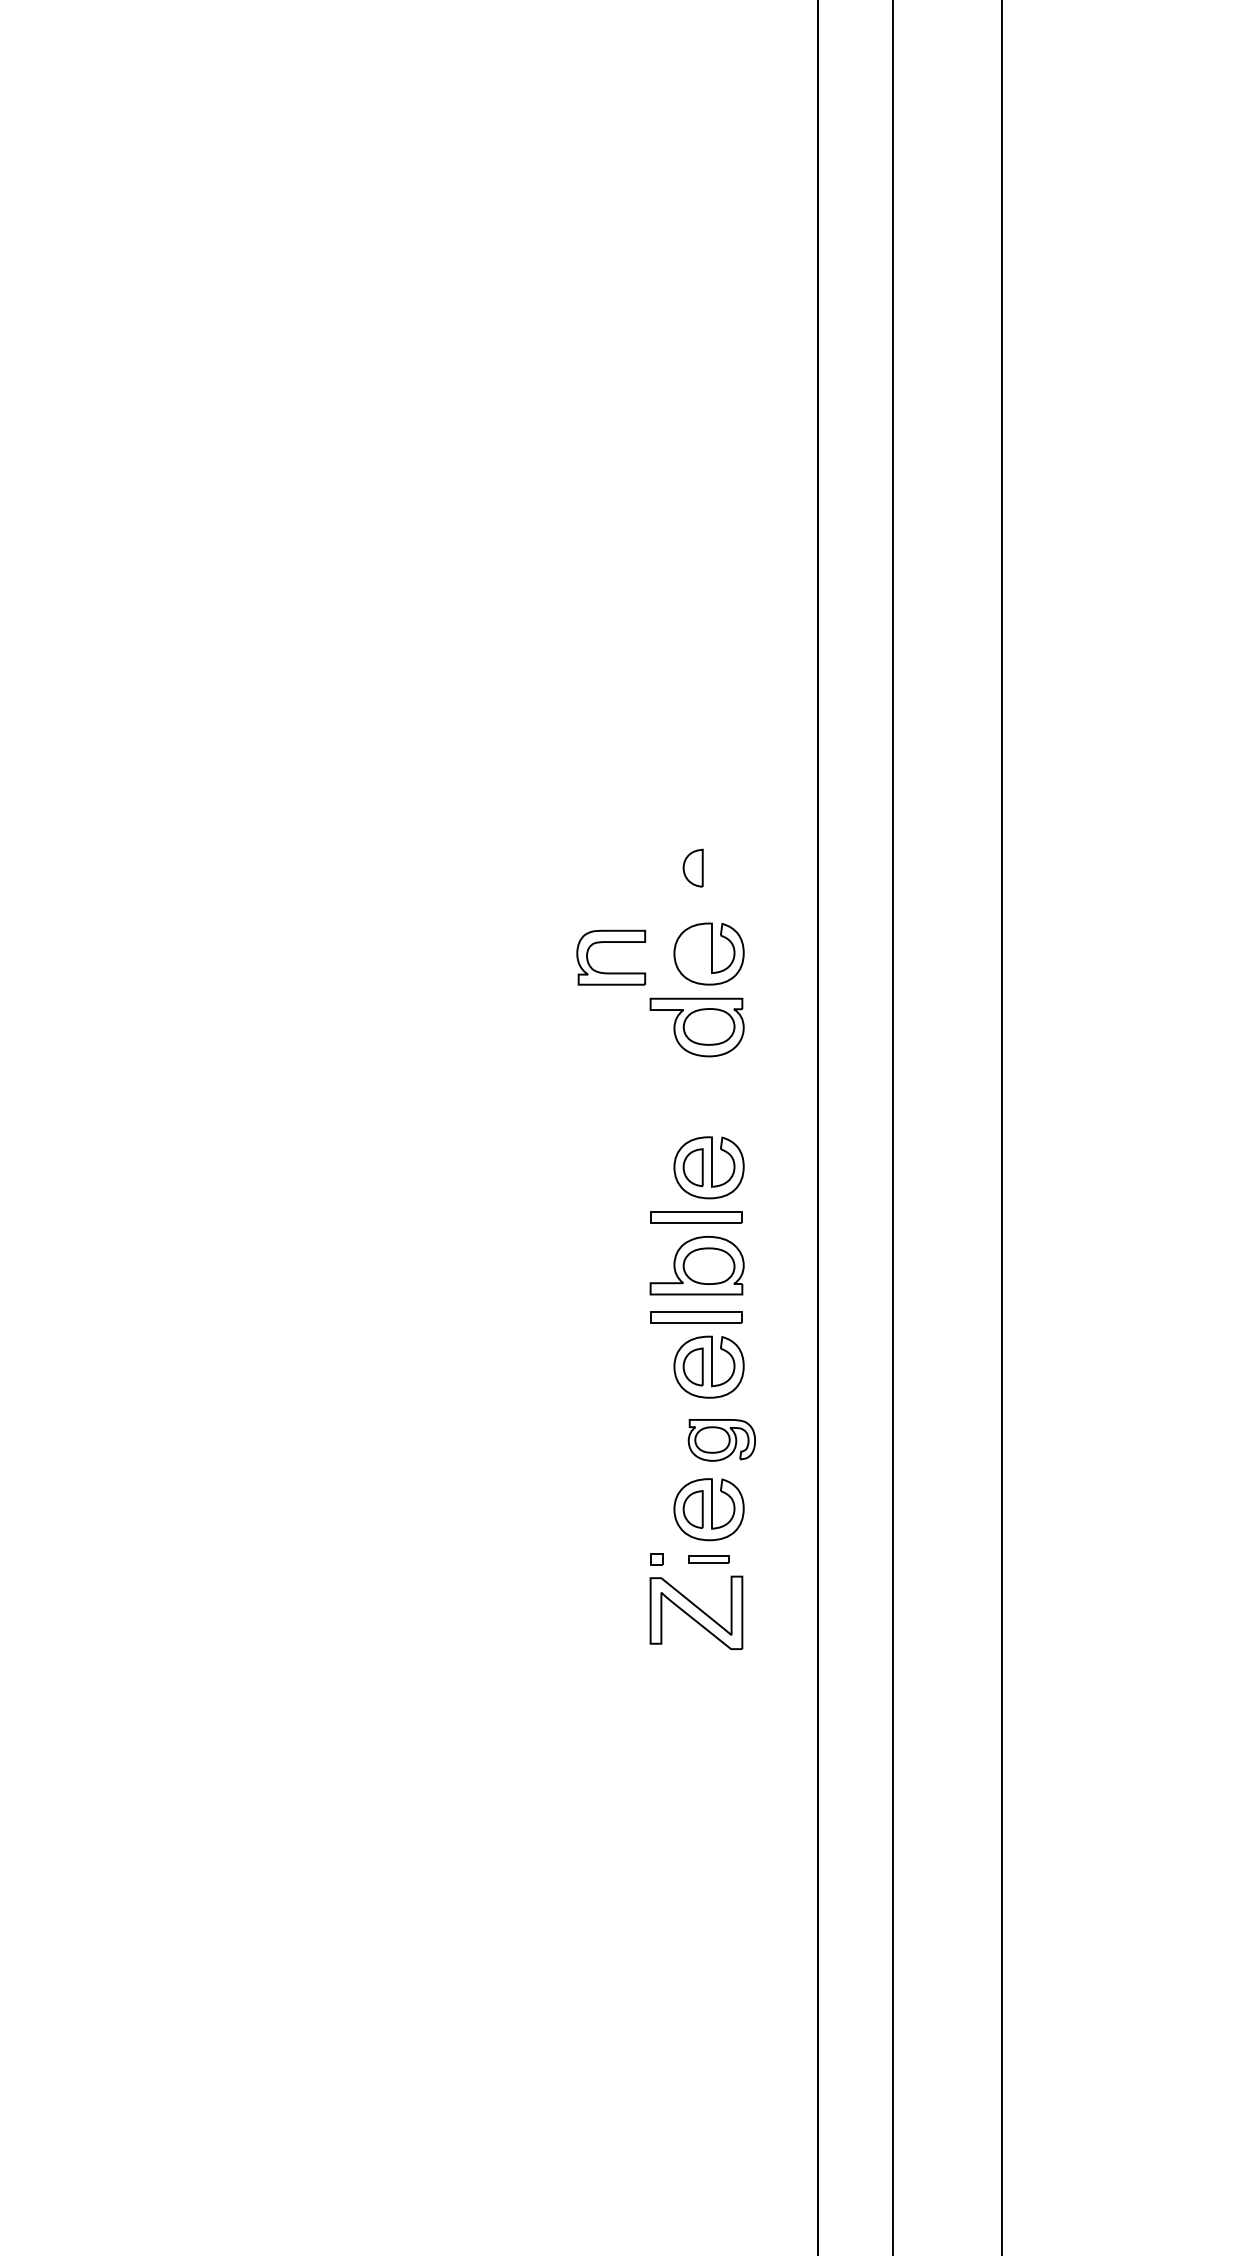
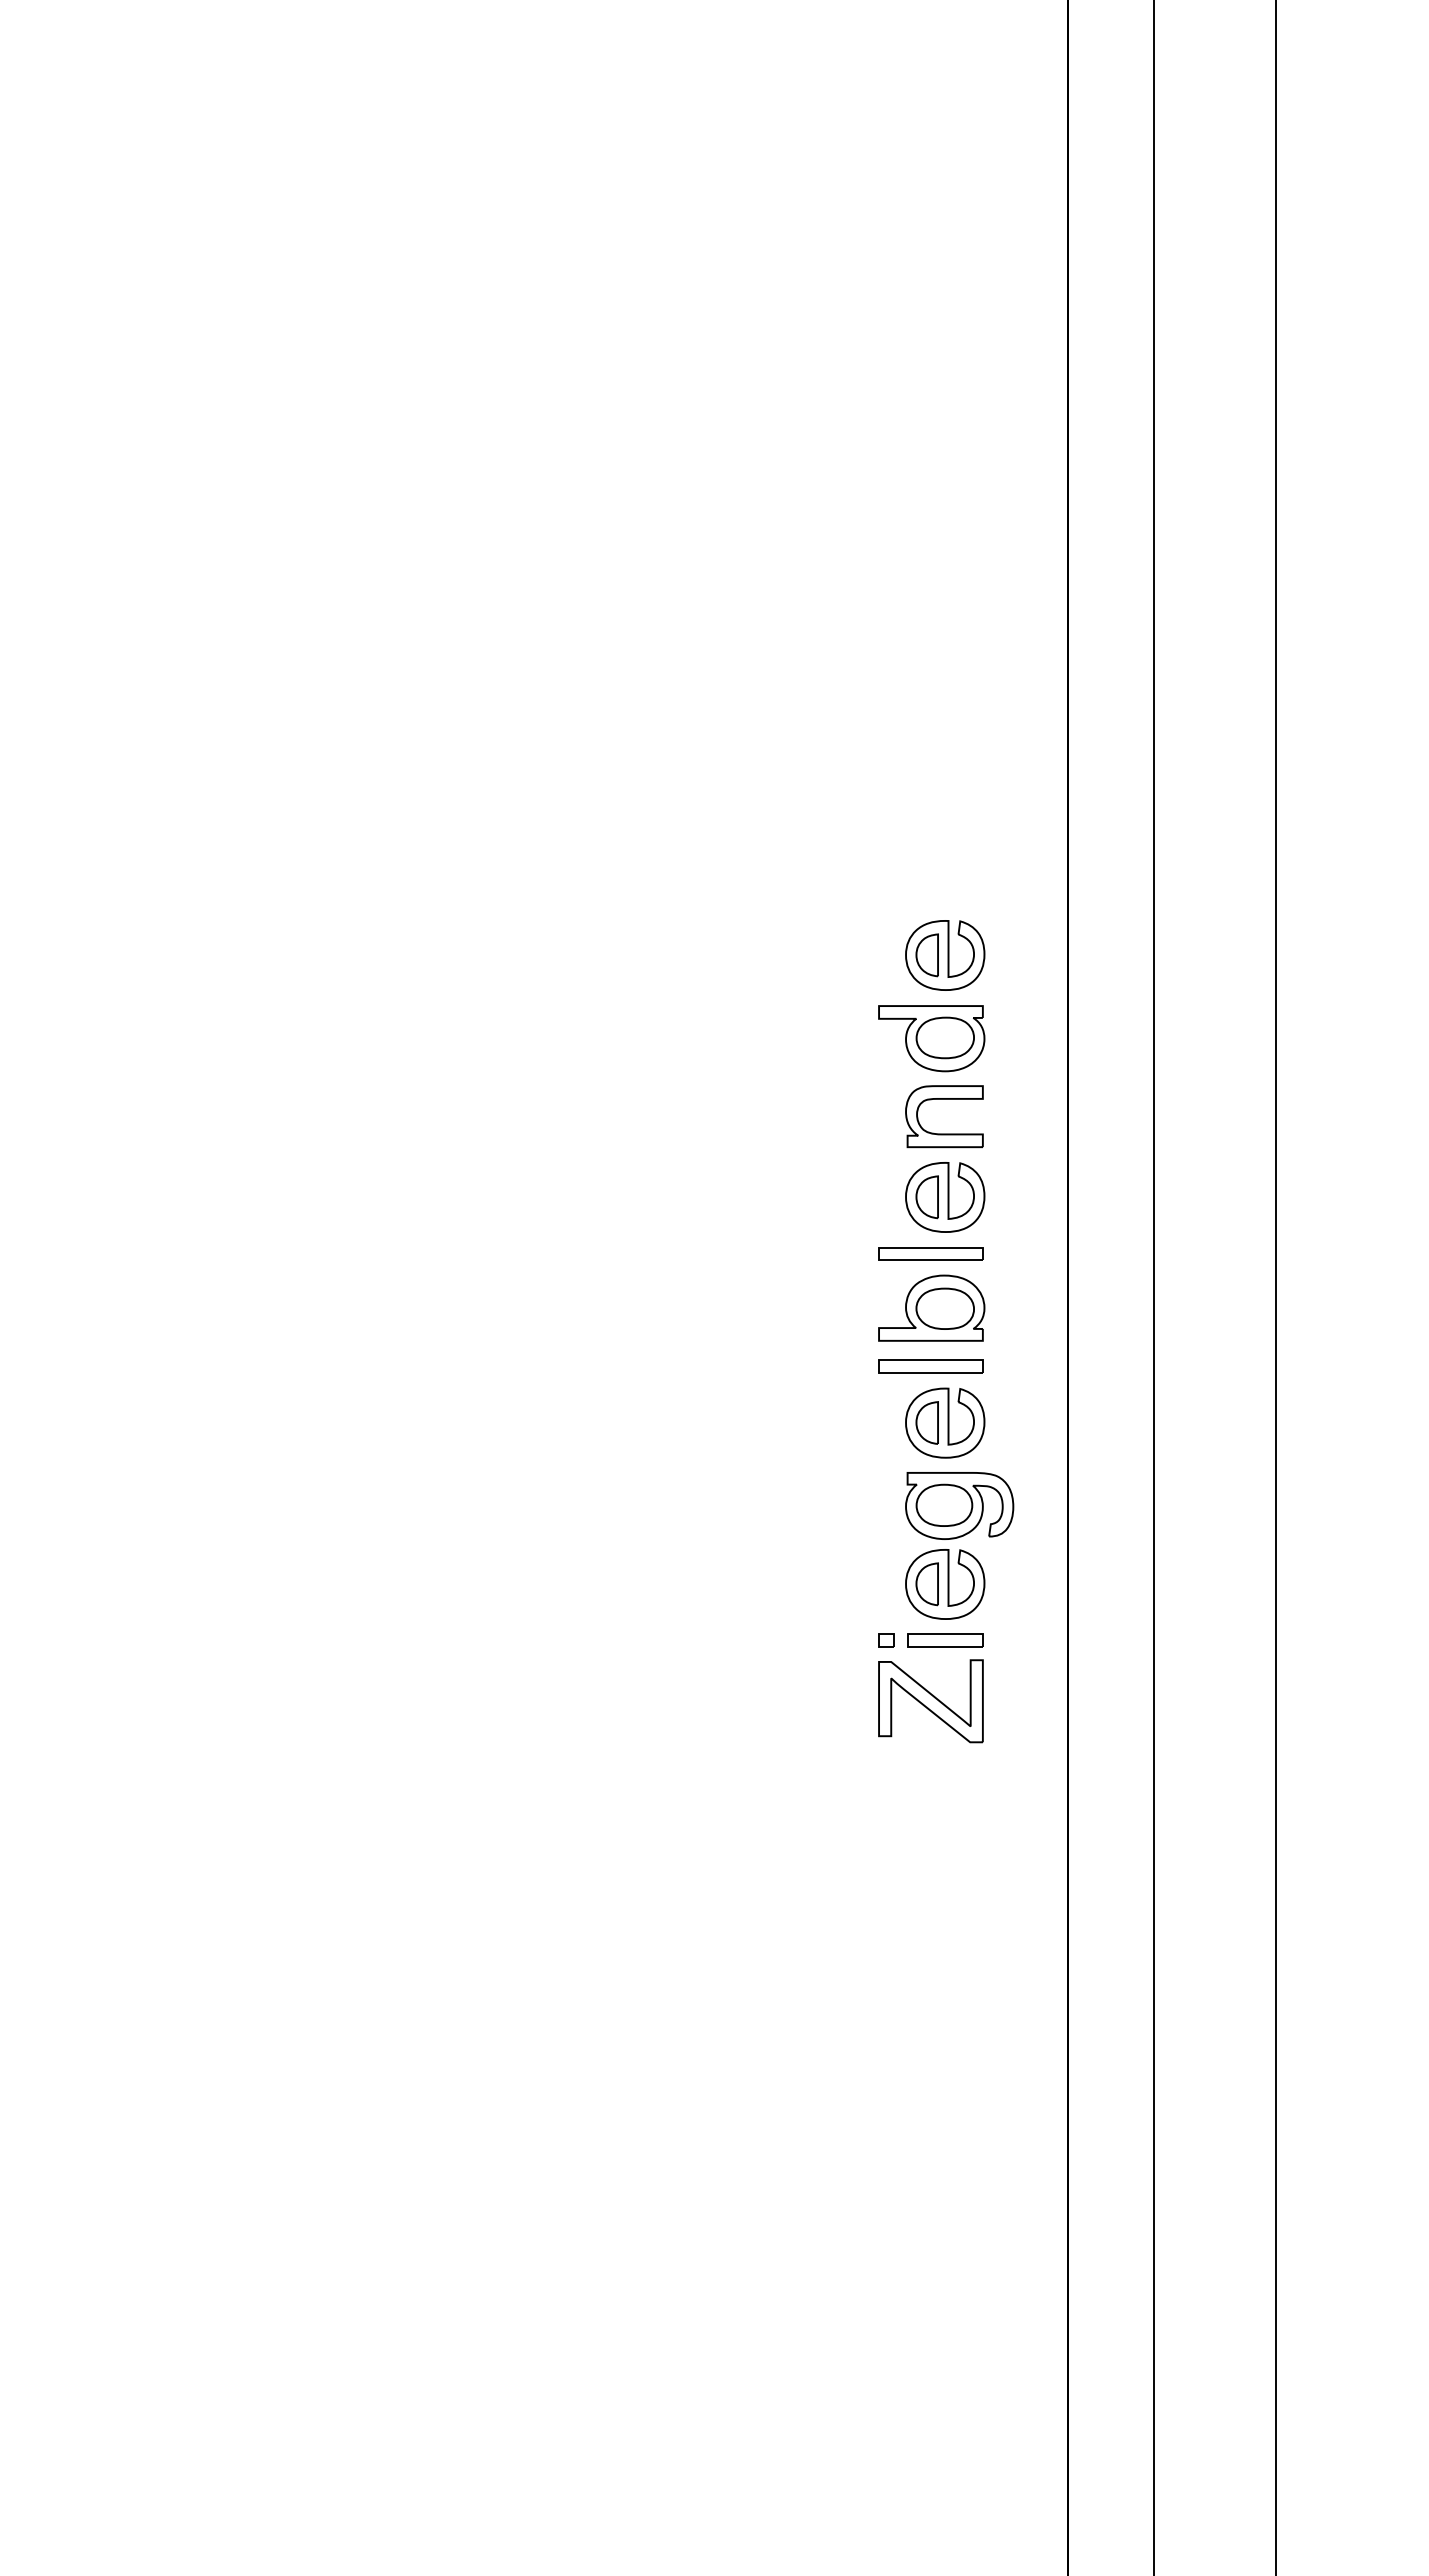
part: (692, 868) -> (926, 955), moved
part: (611, 942) -> (944, 1099), moved
part: (721, 1439) -> (959, 1505), size x1.43
part: (709, 1559) -> (945, 1640), size x1.67

